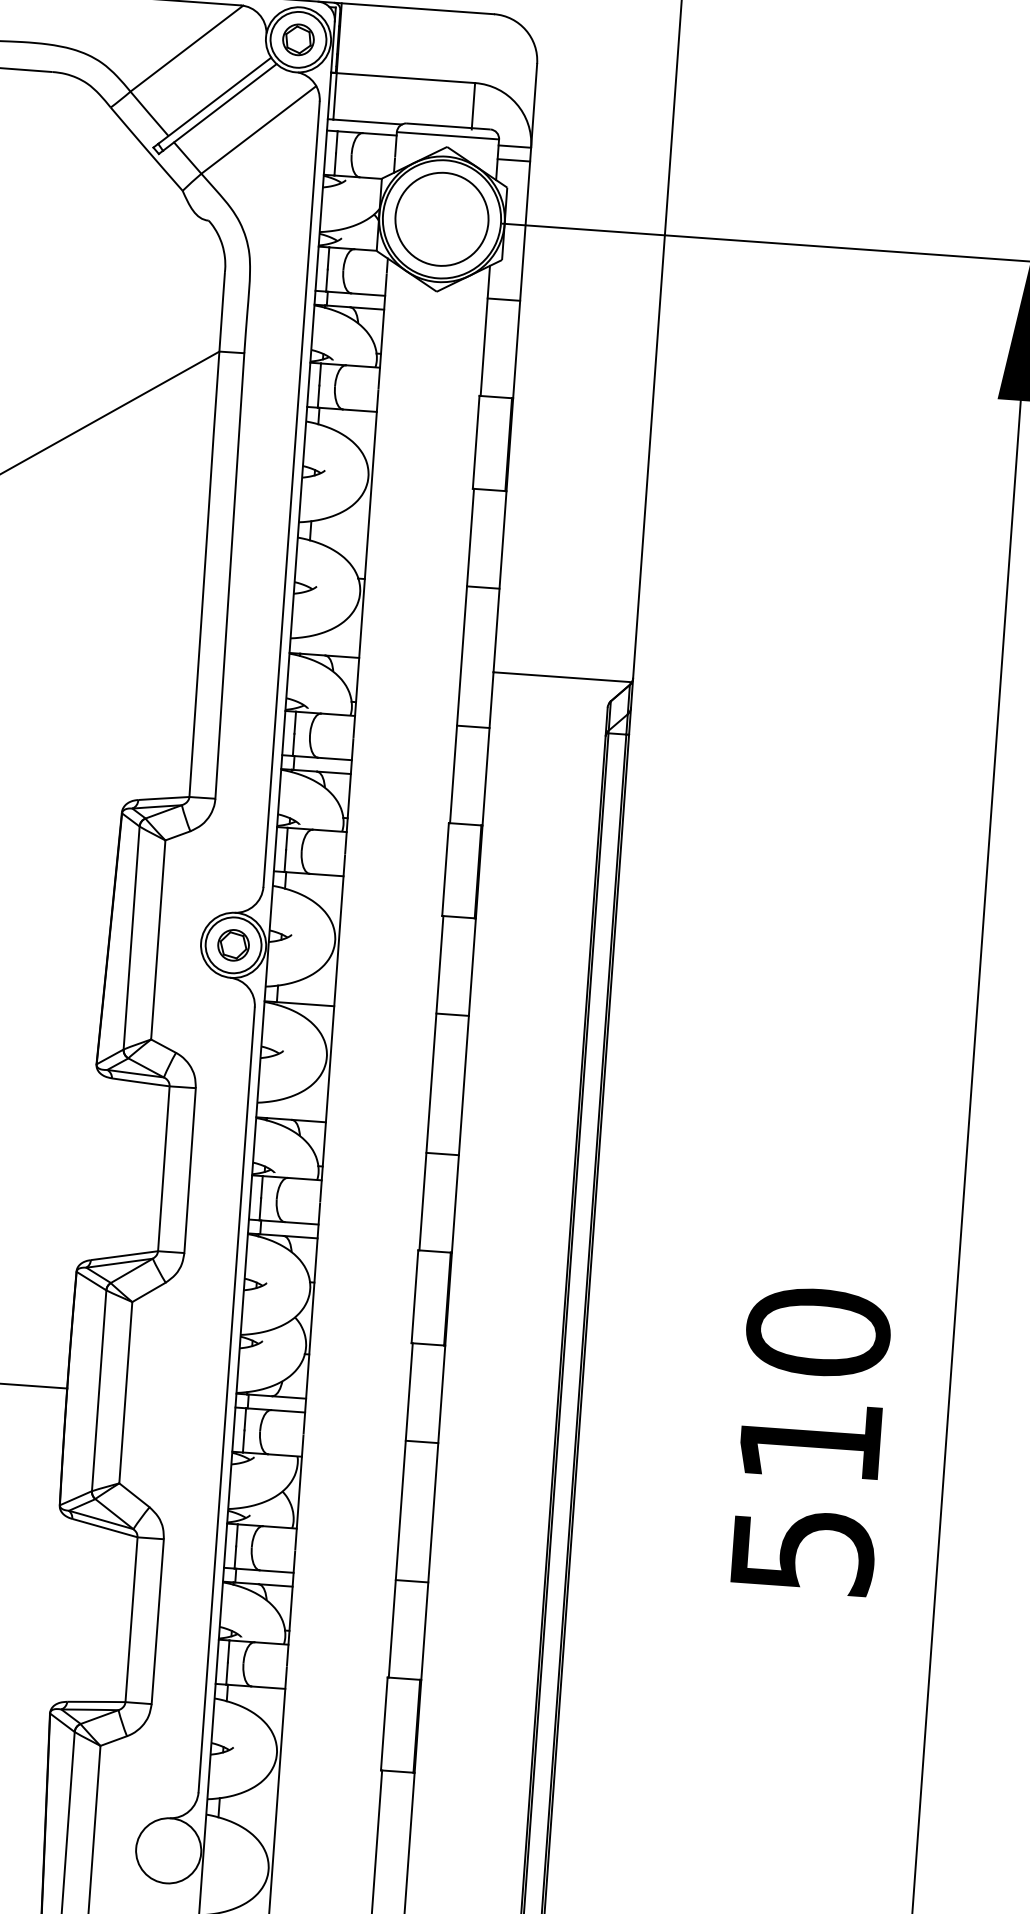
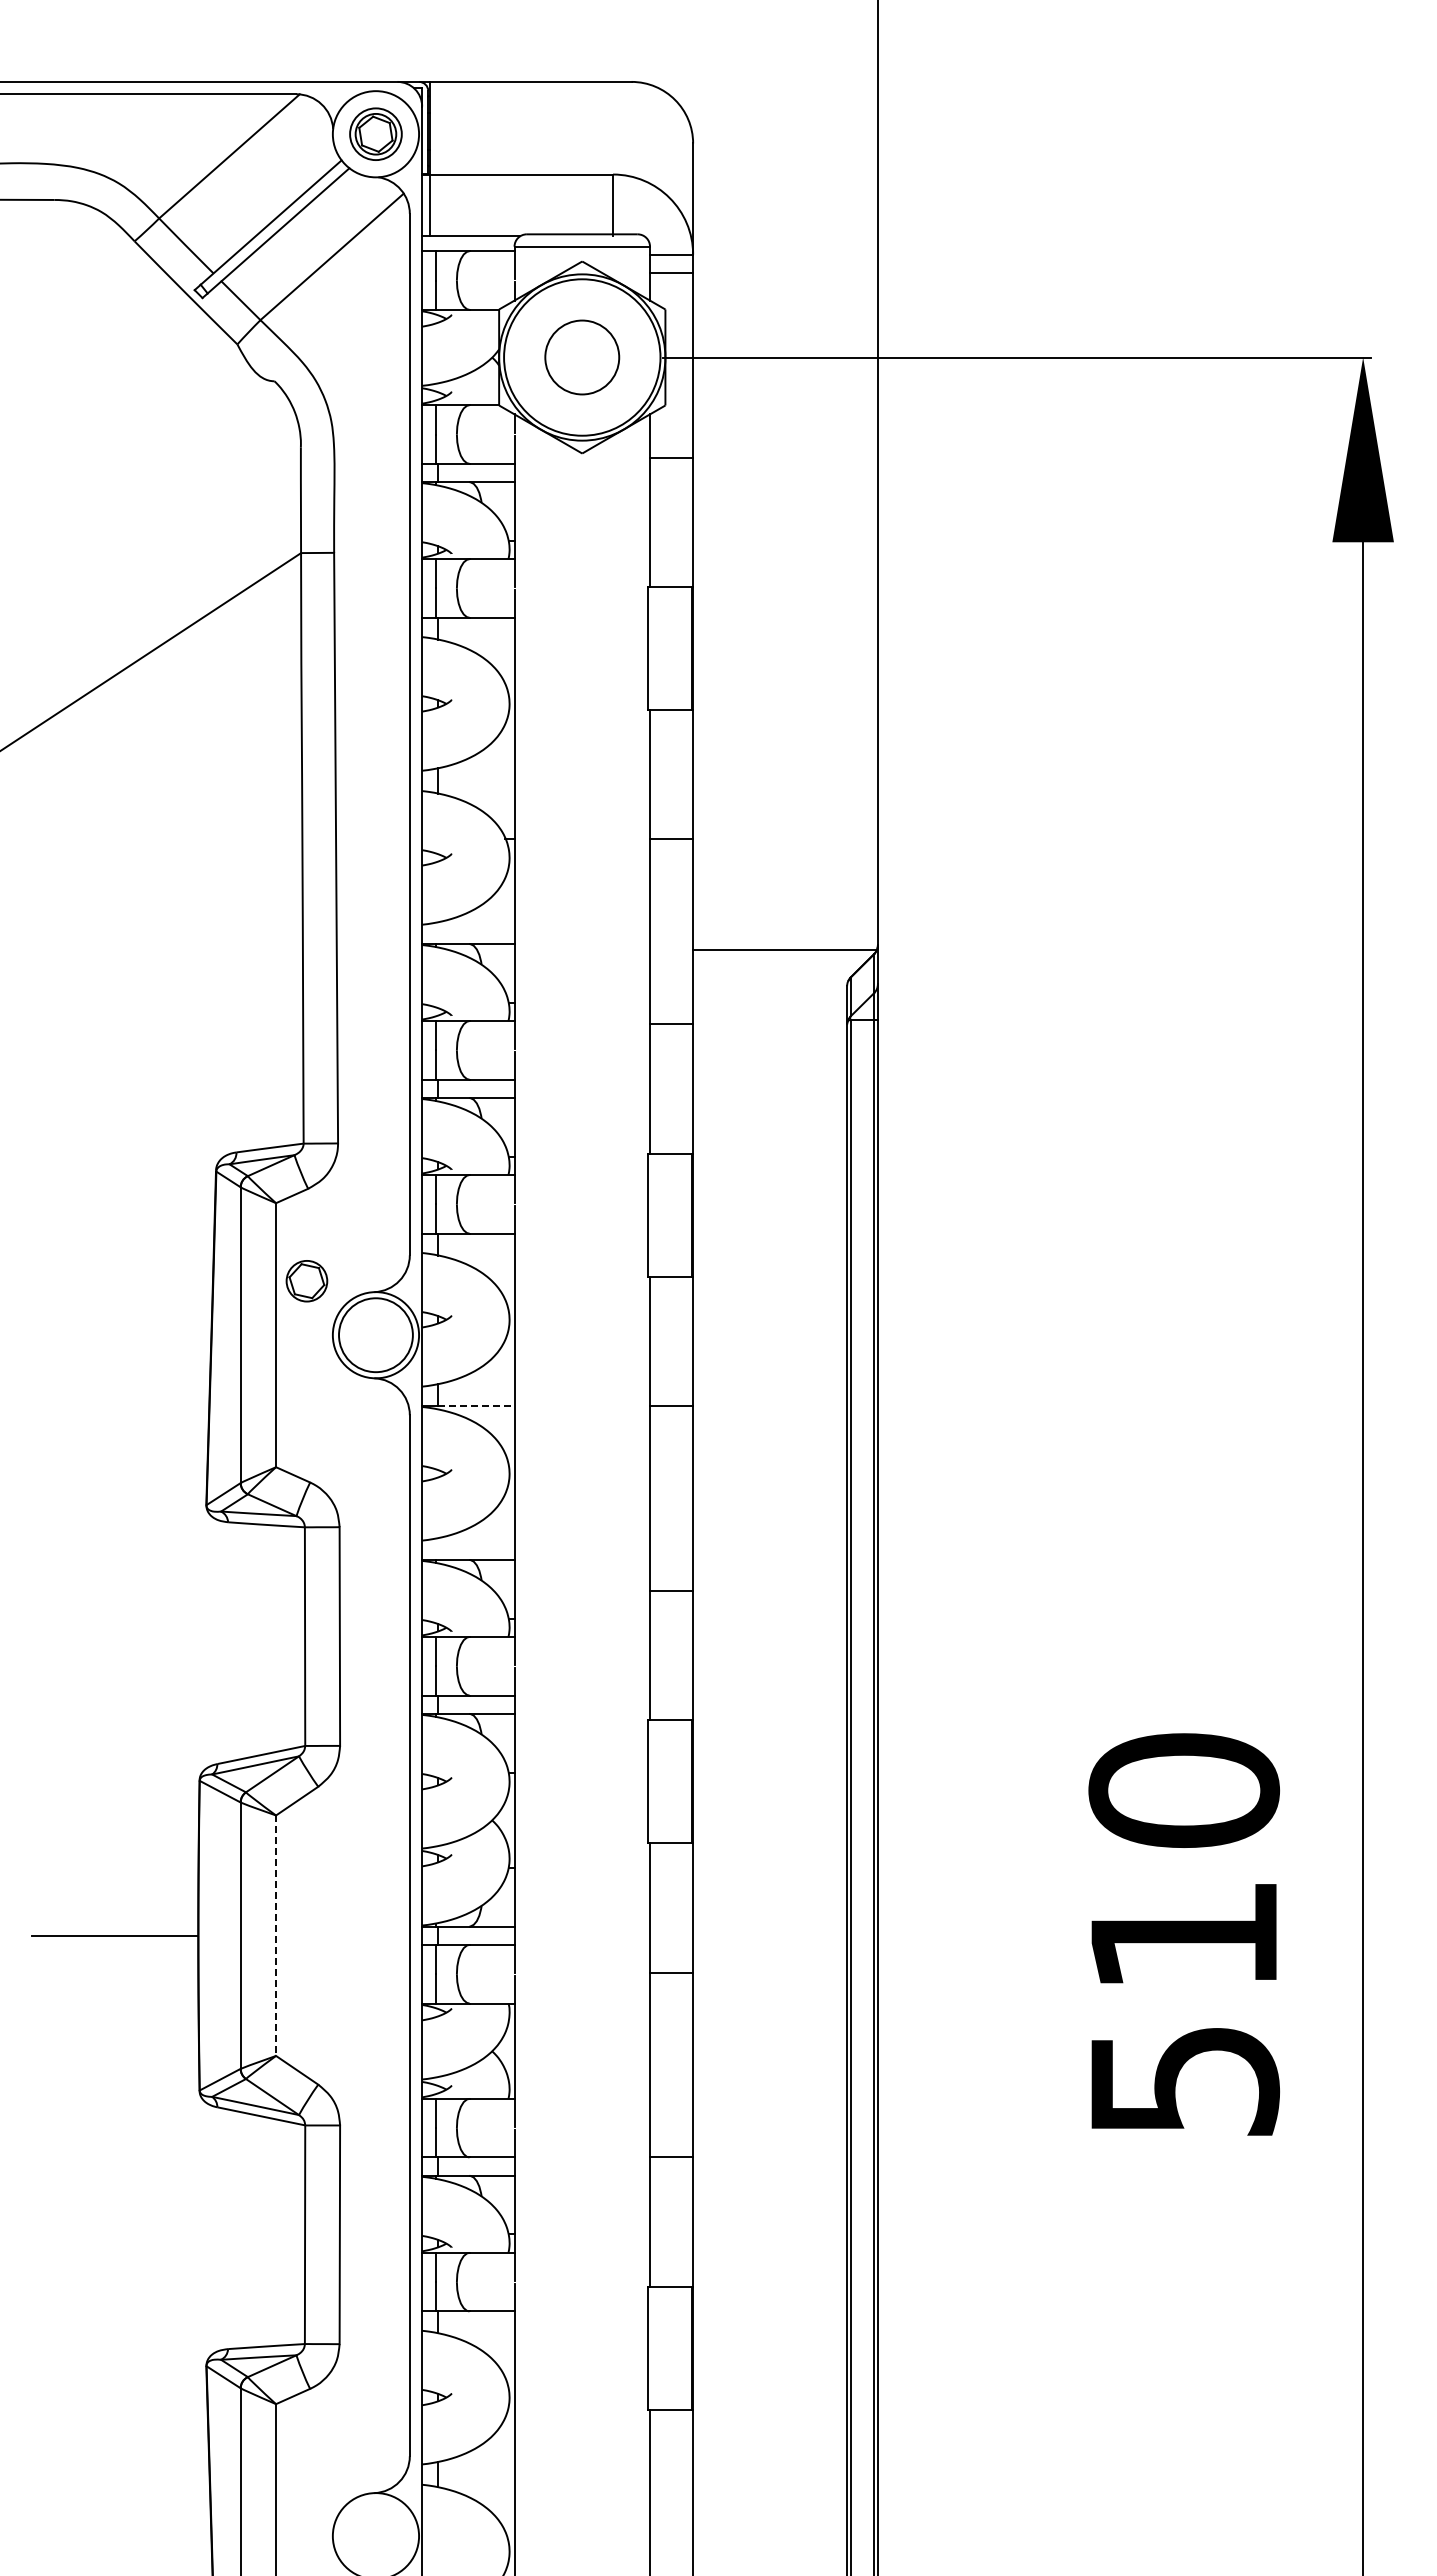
circle: (298, 40) -> (375, 134), size x0.7
circle: (441, 219) -> (581, 357), size x0.6
part: (233, 945) -> (306, 1281), moved
line: (306, 1004) -> (477, 1406), solid -> dashed
line: (126, 1393) -> (276, 1936), solid -> dashed

